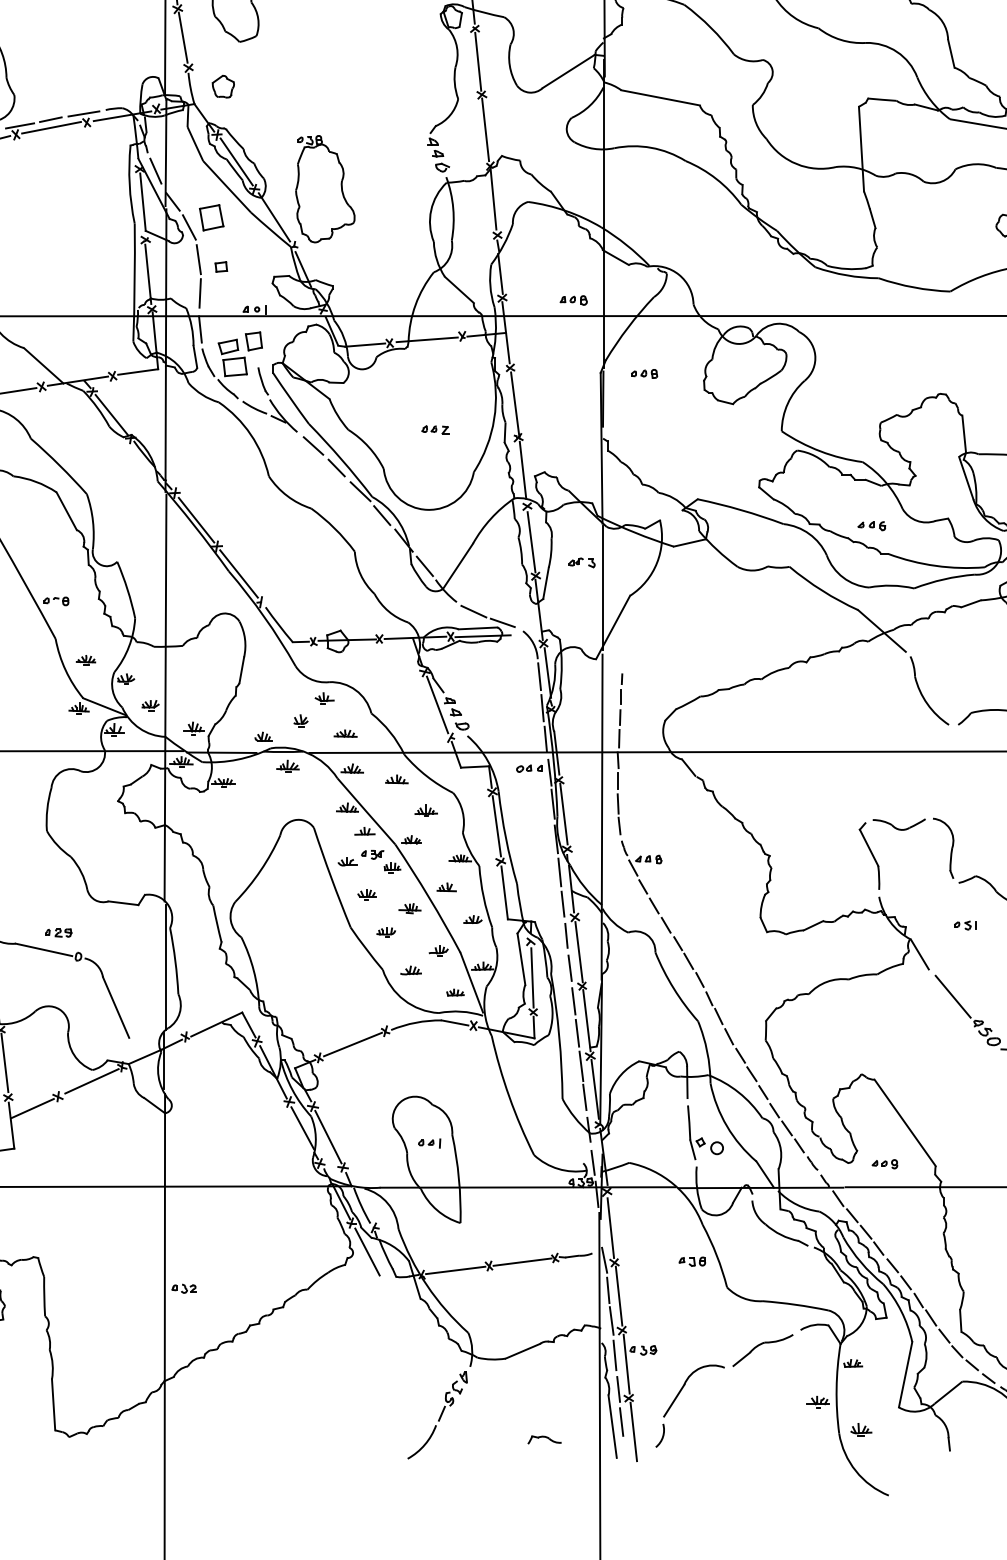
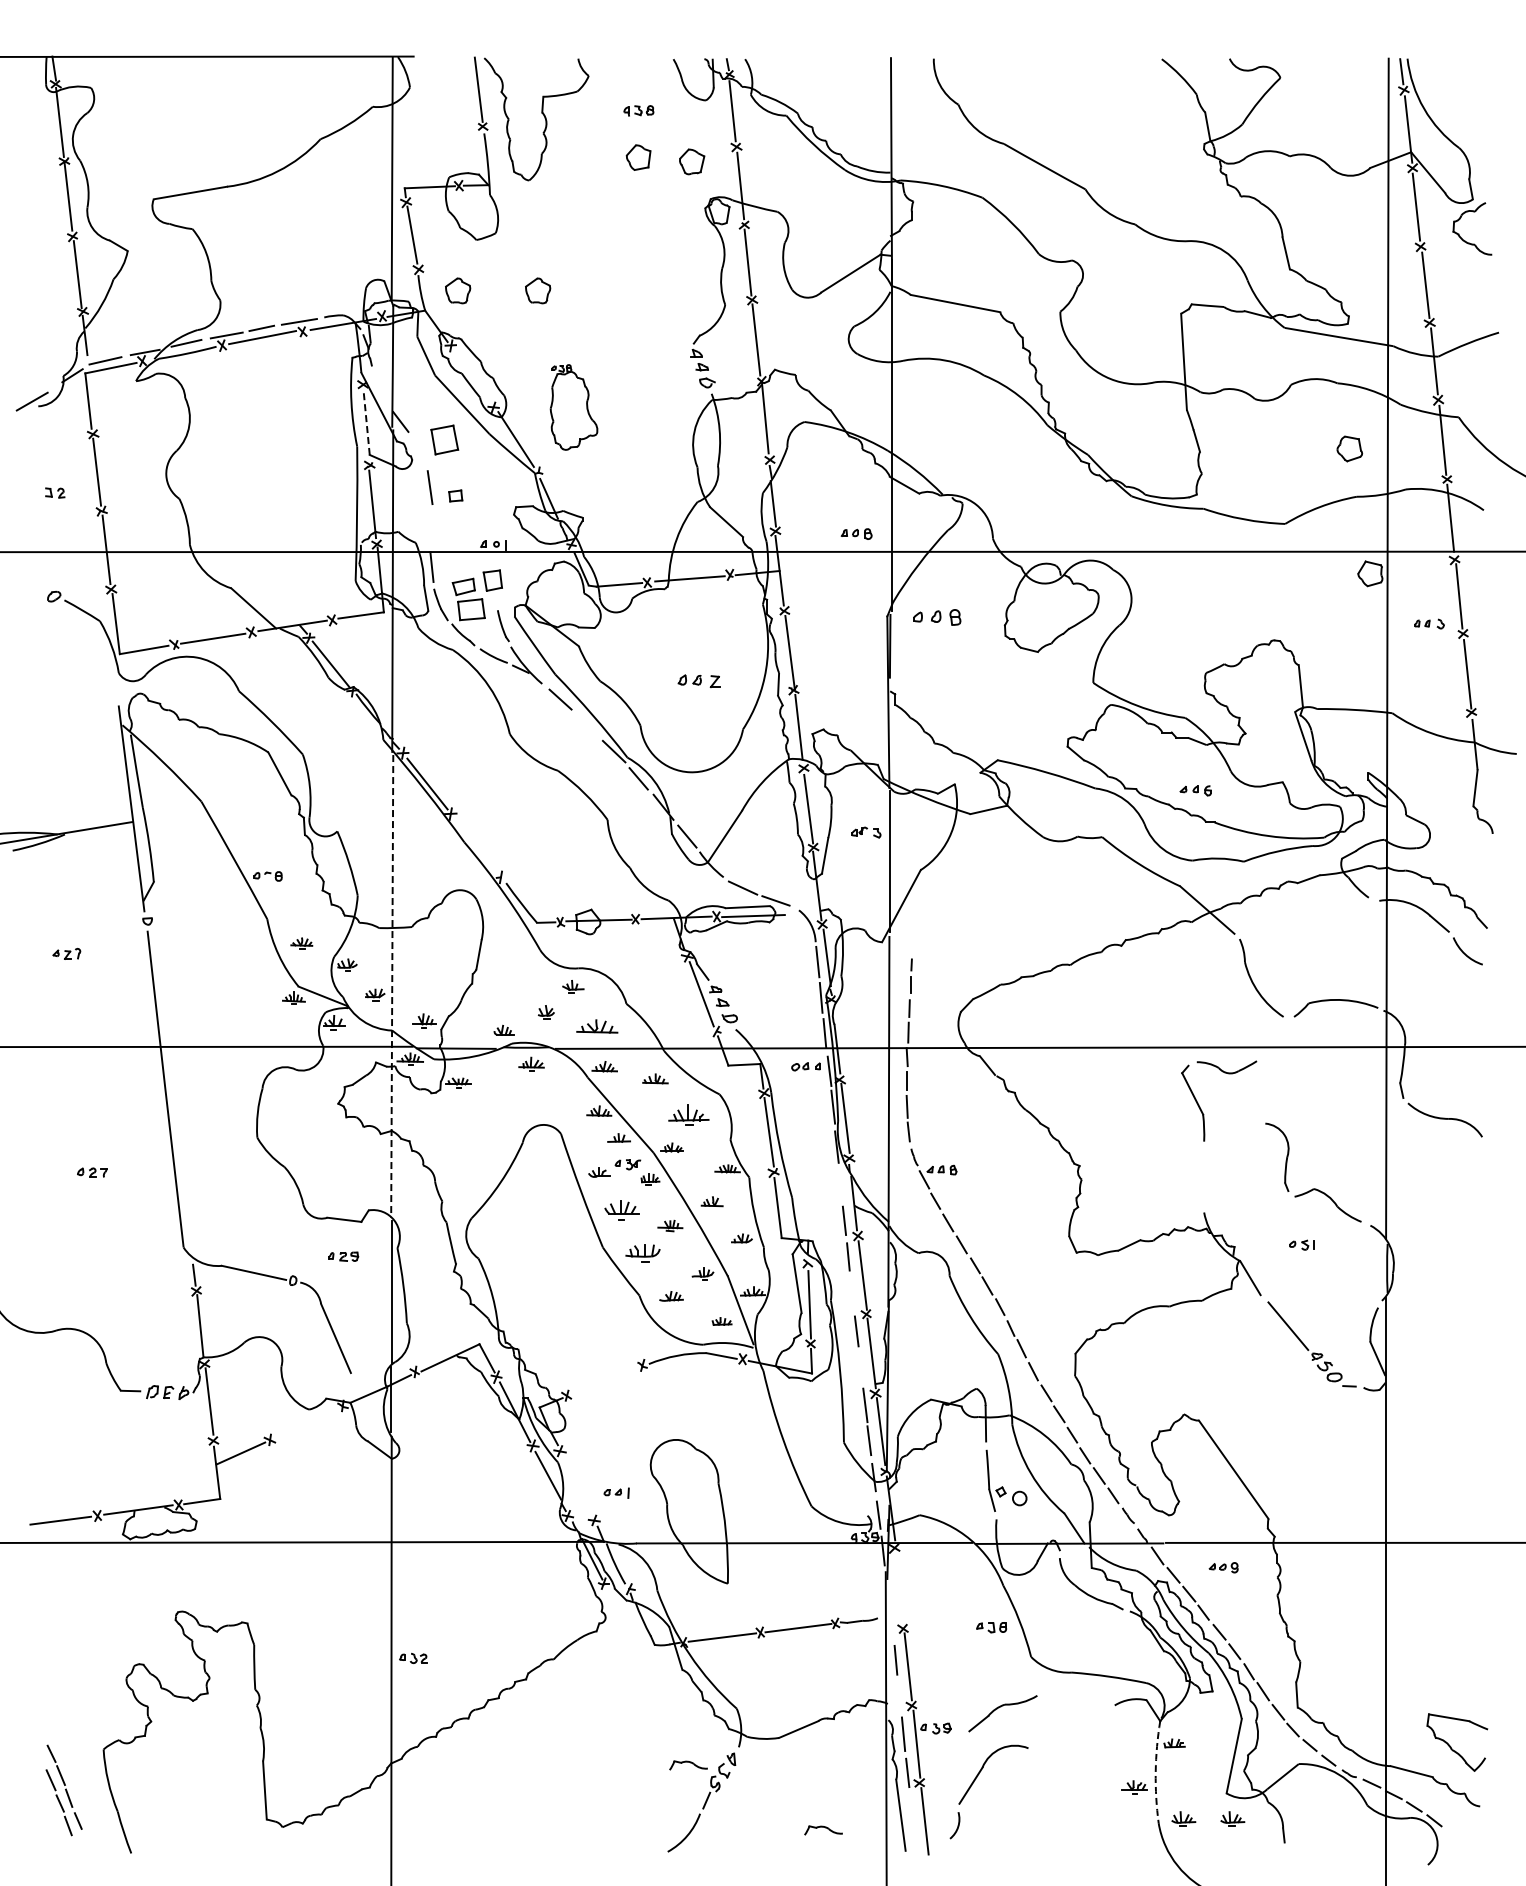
part: (294, 86) -> (538, 290), added
line: (236, 161) -> (472, 376), removed
line: (155, 170) -> (380, 386), removed
part: (324, 189) -> (573, 407), size x0.7
line: (142, 202) -> (366, 422), solid -> dashed
line: (189, 227) -> (419, 450), removed
line: (200, 292) -> (431, 525), removed
part: (643, 373) -> (936, 617), size x1.6
part: (434, 430) -> (698, 681), size x1.4
line: (336, 467) -> (586, 724), removed
line: (238, 574) -> (475, 845), removed
line: (165, 698) -> (392, 986), solid -> dashed
part: (345, 733) -> (596, 1026), size x1.6
part: (425, 810) -> (688, 1114), size x1.6
part: (876, 860) -> (1201, 1108), moved
line: (559, 872) -> (840, 1184), removed
part: (367, 895) -> (621, 1210), size x1.6
part: (58, 932) -> (343, 1256), moved
part: (386, 932) -> (643, 1253), size x1.6
line: (570, 968) -> (852, 1293), removed
line: (577, 1033) -> (860, 1367), removed
line: (352, 1044) -> (605, 1380), removed
line: (91, 1081) -> (308, 1422), removed
line: (328, 1136) -> (577, 1485), removed
part: (429, 1142) -> (616, 1492), moved
part: (884, 1164) -> (1223, 1567), moved
line: (610, 1228) -> (898, 1589), removed
line: (367, 1251) -> (621, 1616), removed
line: (604, 1259) -> (891, 1625), removed
line: (611, 1320) -> (899, 1694), removed
part: (760, 1345) -> (1000, 1707), moved
part: (425, 1382) -> (688, 1765), added
arc: (836, 1389) -> (1155, 1772), solid -> dashed
line: (621, 1421) -> (910, 1809), removed
part: (904, 1429) -> (1232, 1818), added

